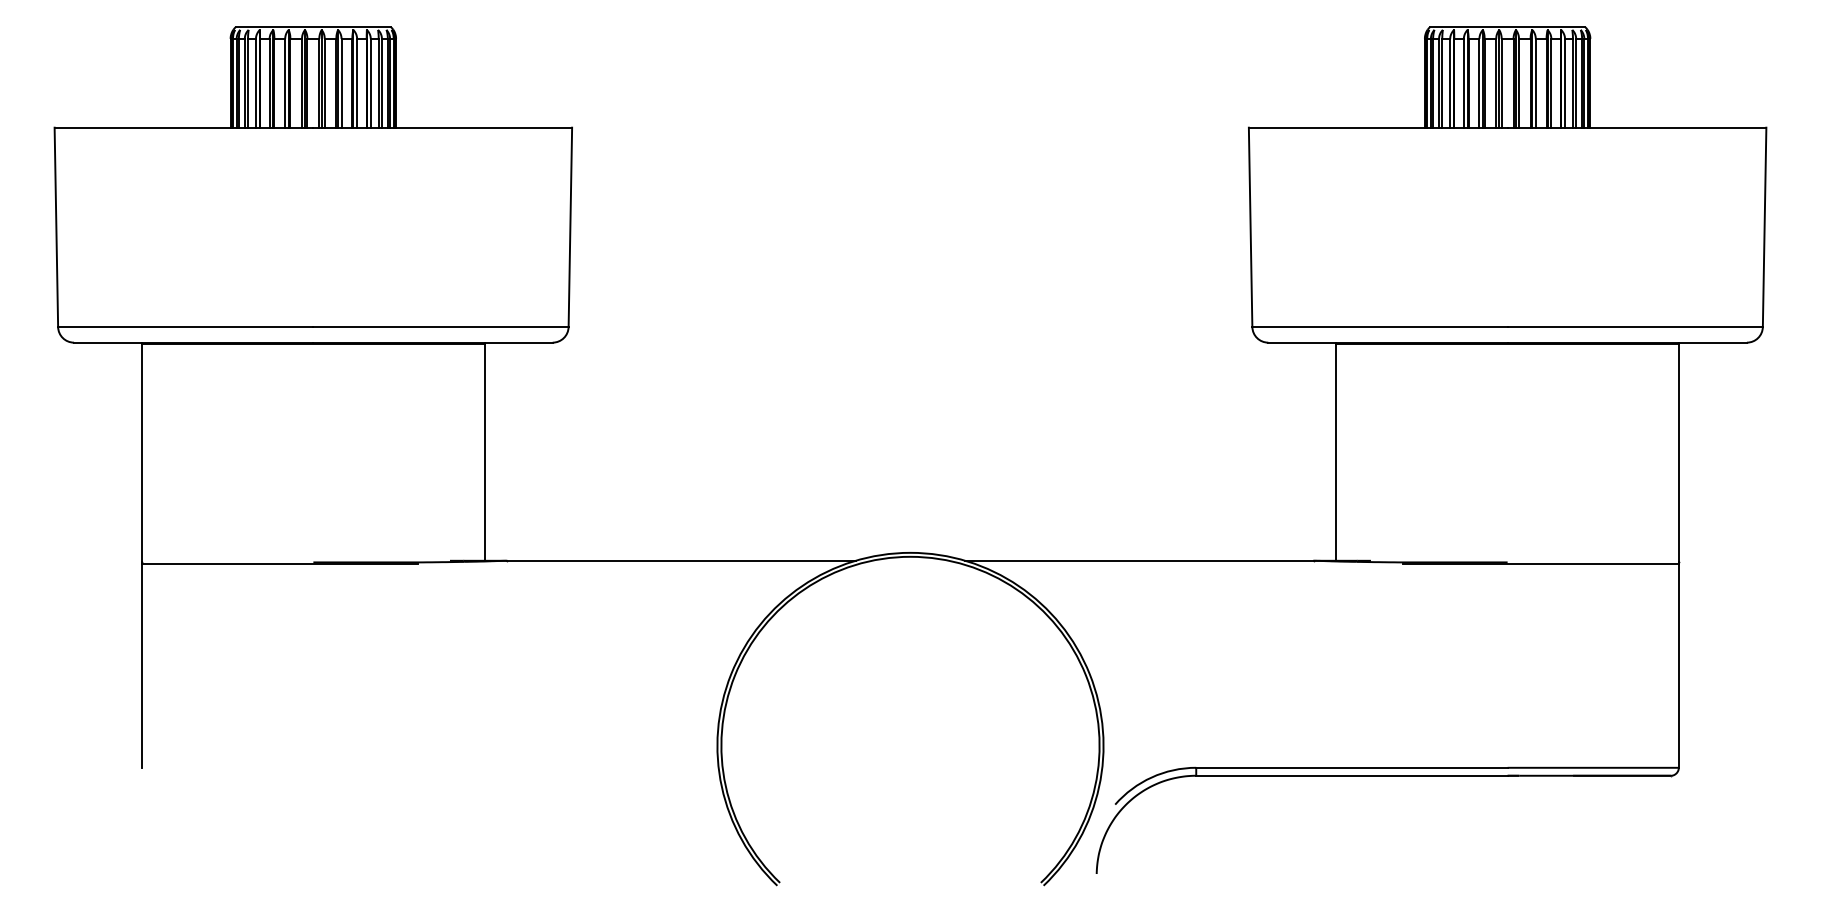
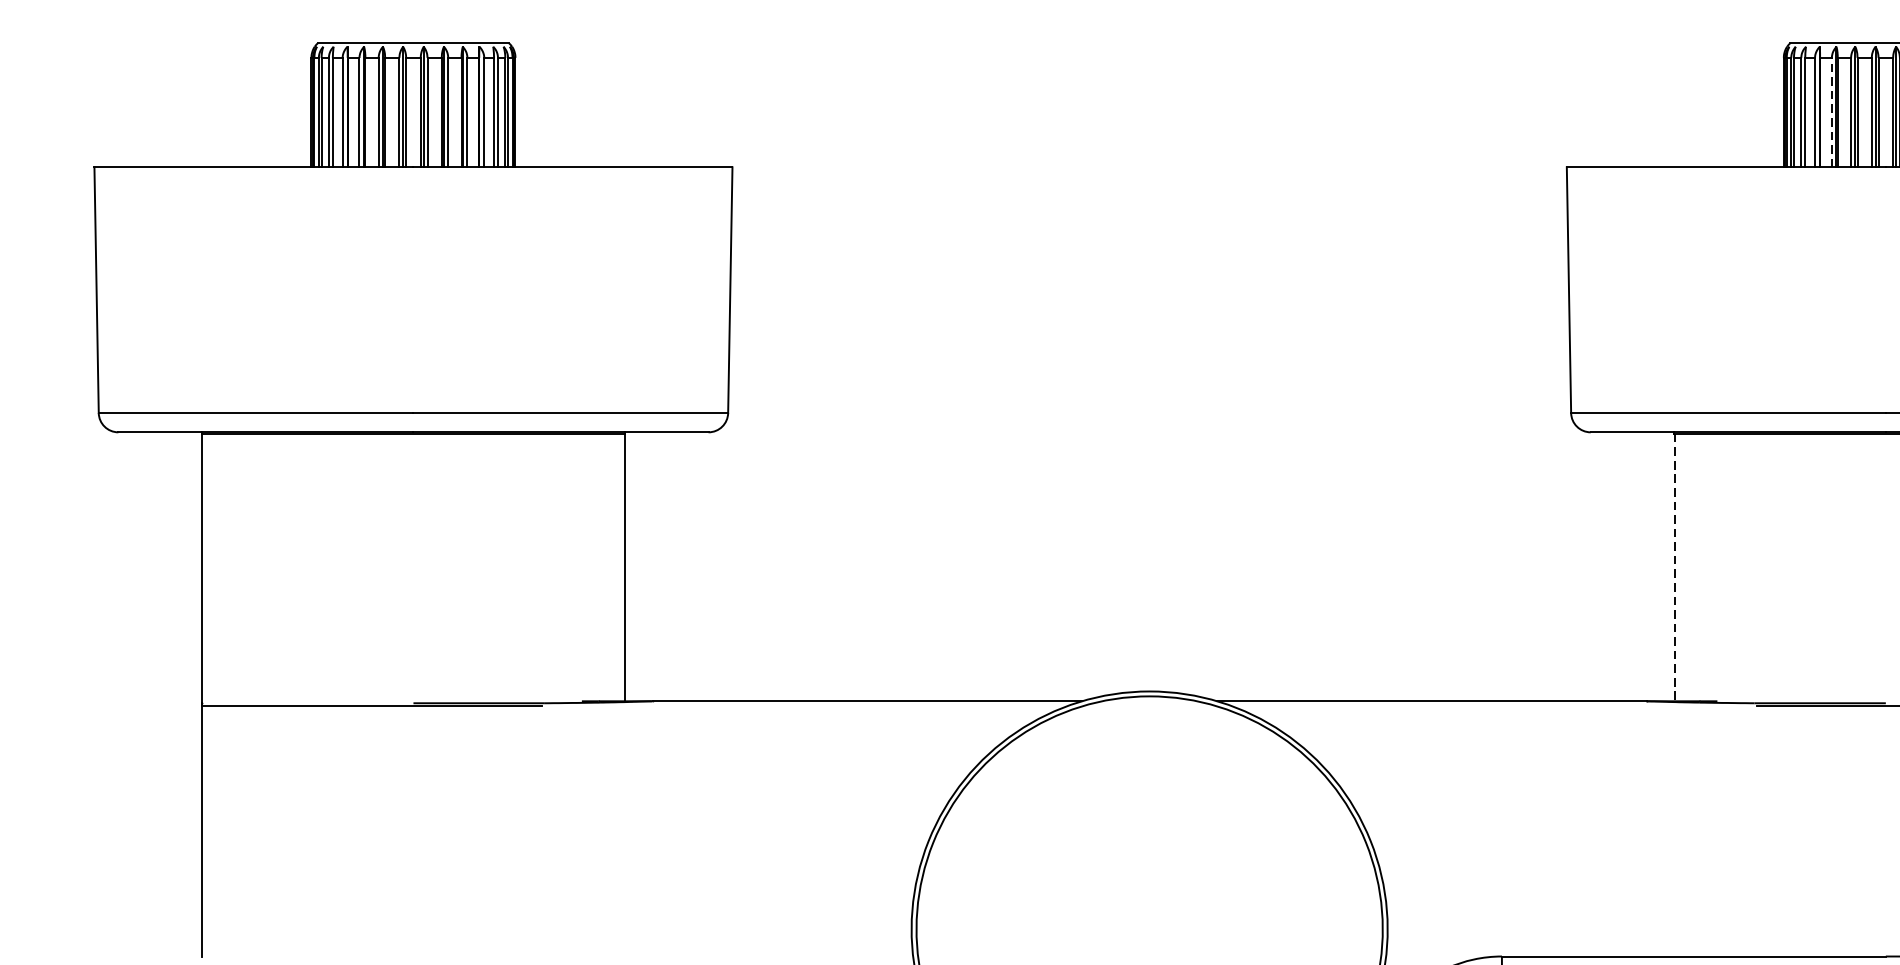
line: (1463, 82) -> (1831, 111), solid -> dashed
line: (1336, 452) -> (1674, 567), solid -> dashed

